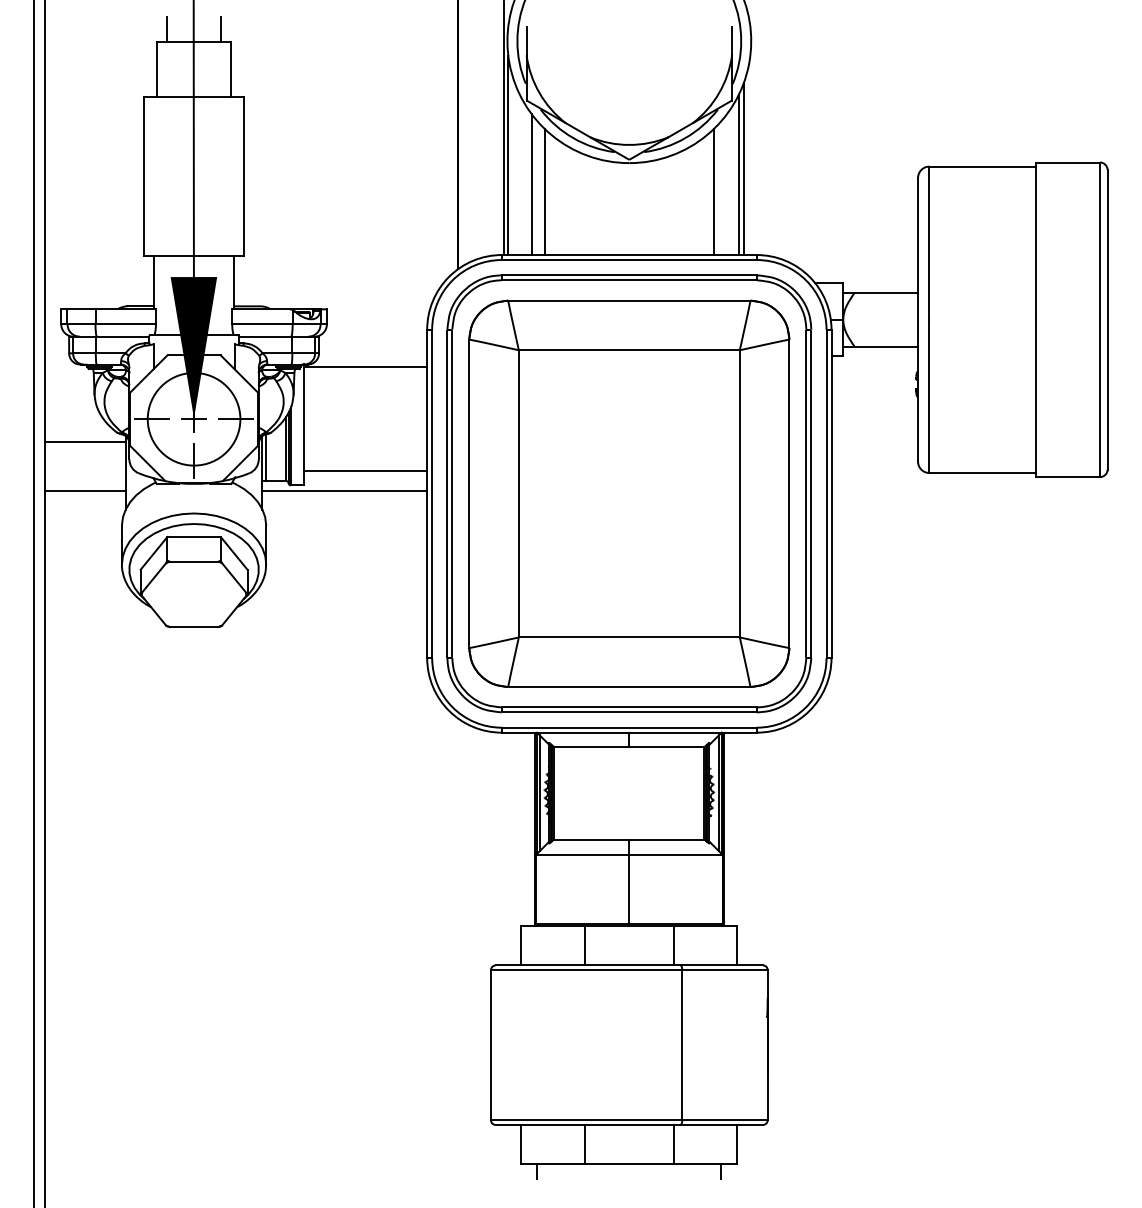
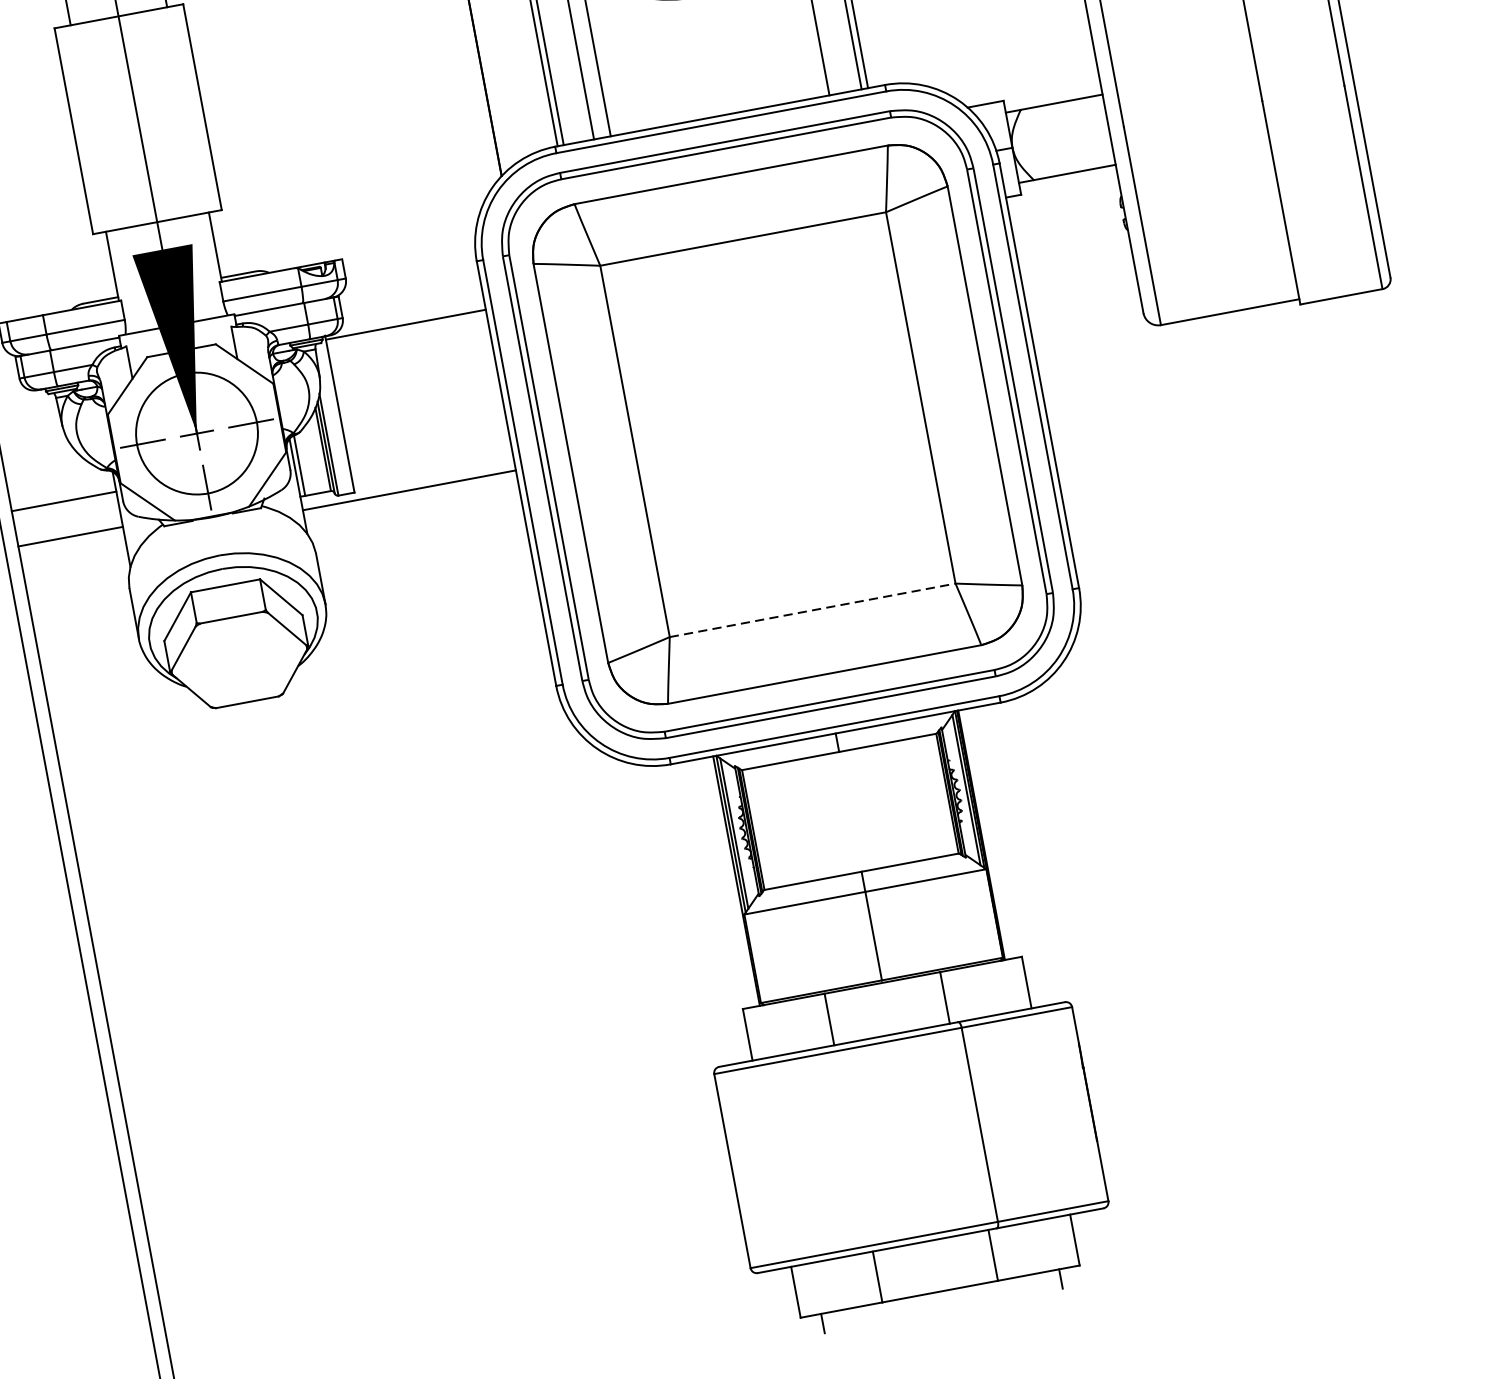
line: (84, 441) -> (69, 536), moved
line: (365, 471) -> (431, 459), removed
line: (84, 491) -> (63, 501), moved
line: (629, 637) -> (812, 610), solid -> dashed

